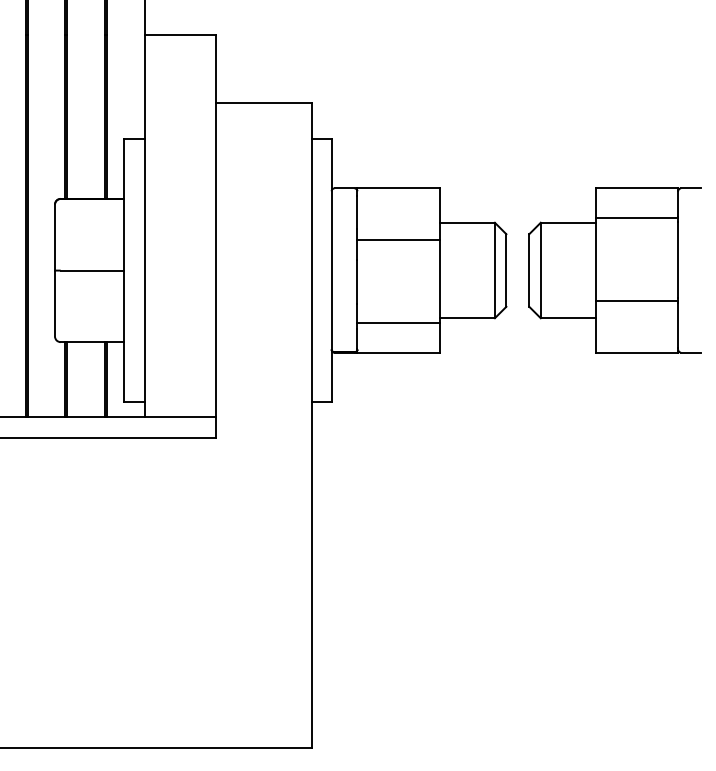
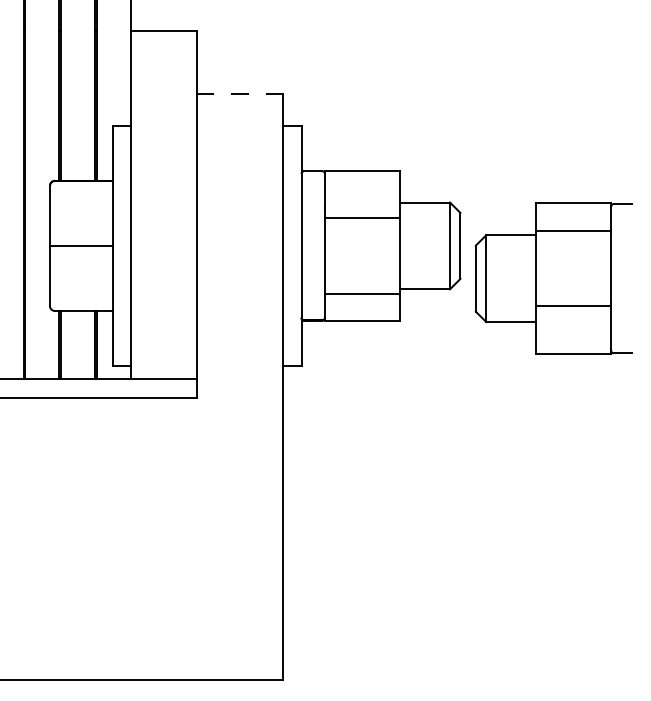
line: (263, 103) -> (239, 94), solid -> dashed
part: (614, 270) -> (553, 278), moved

